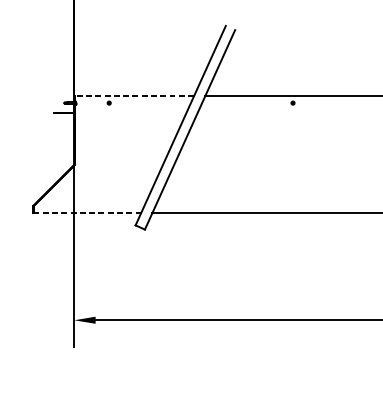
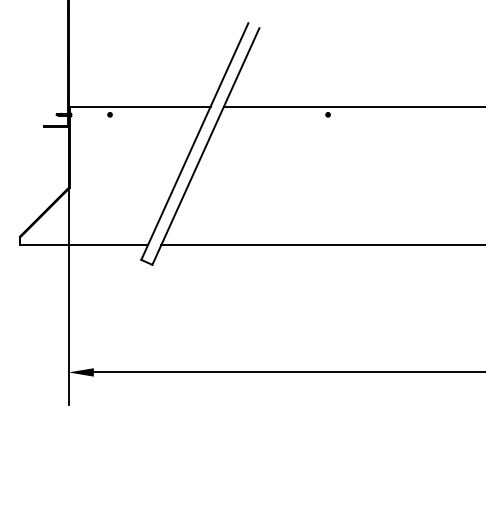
line: (134, 96) -> (140, 106), dashed -> solid
line: (87, 213) -> (84, 245), dashed -> solid

